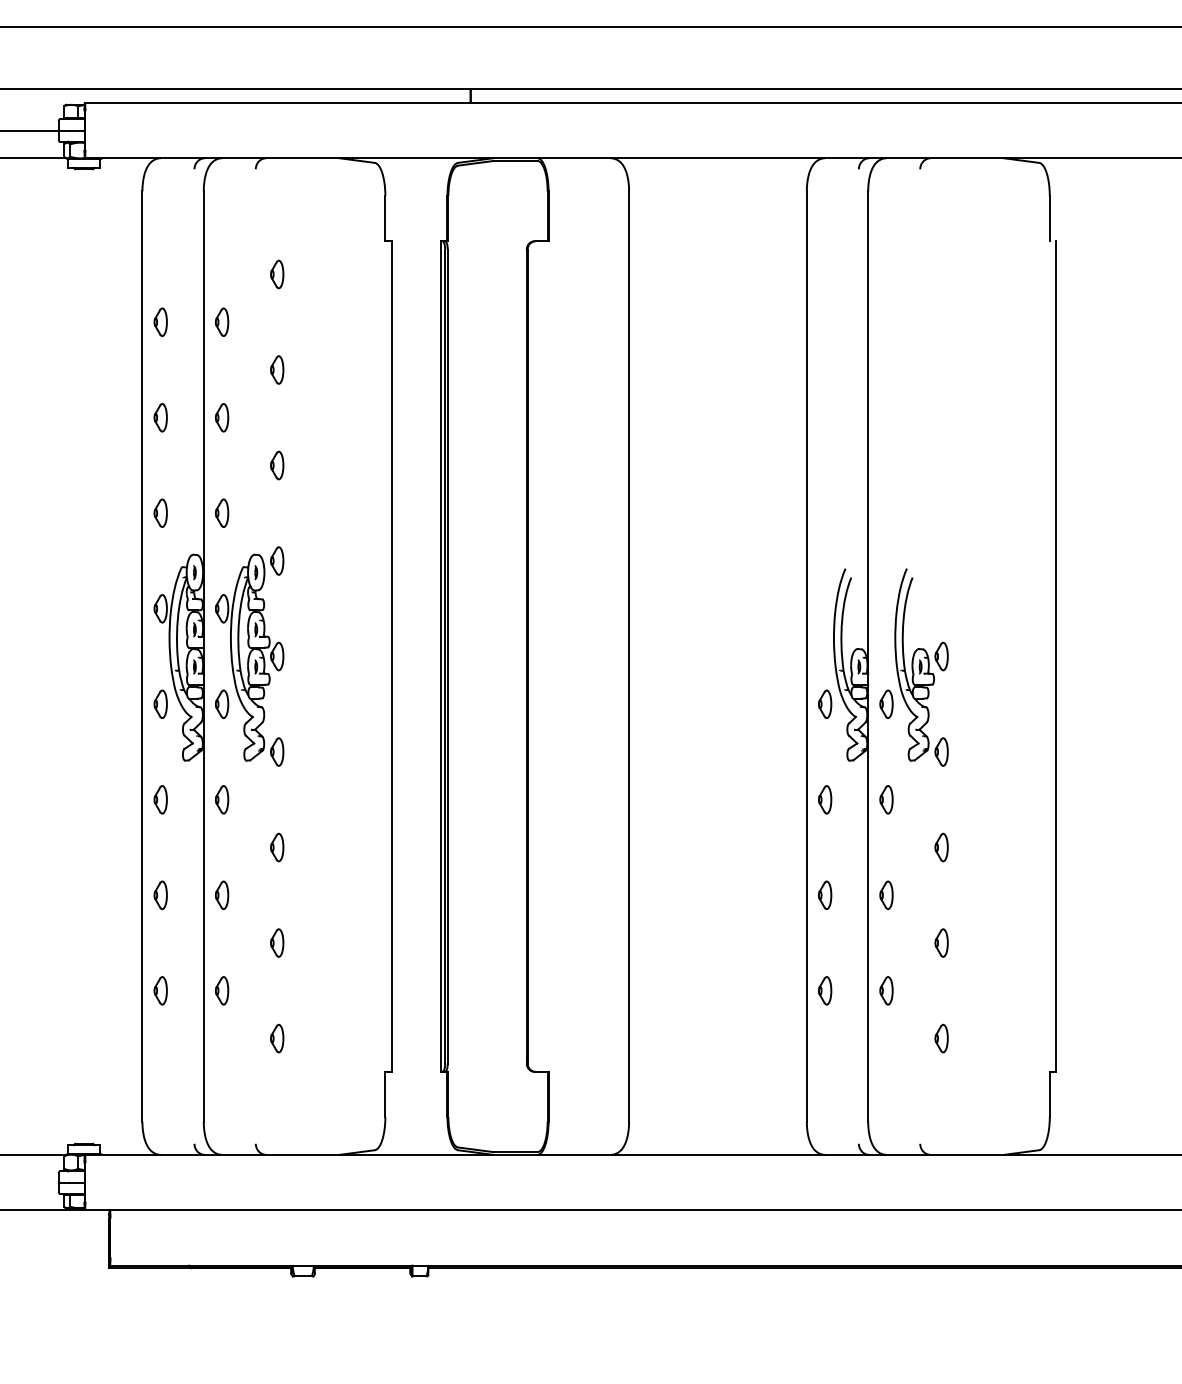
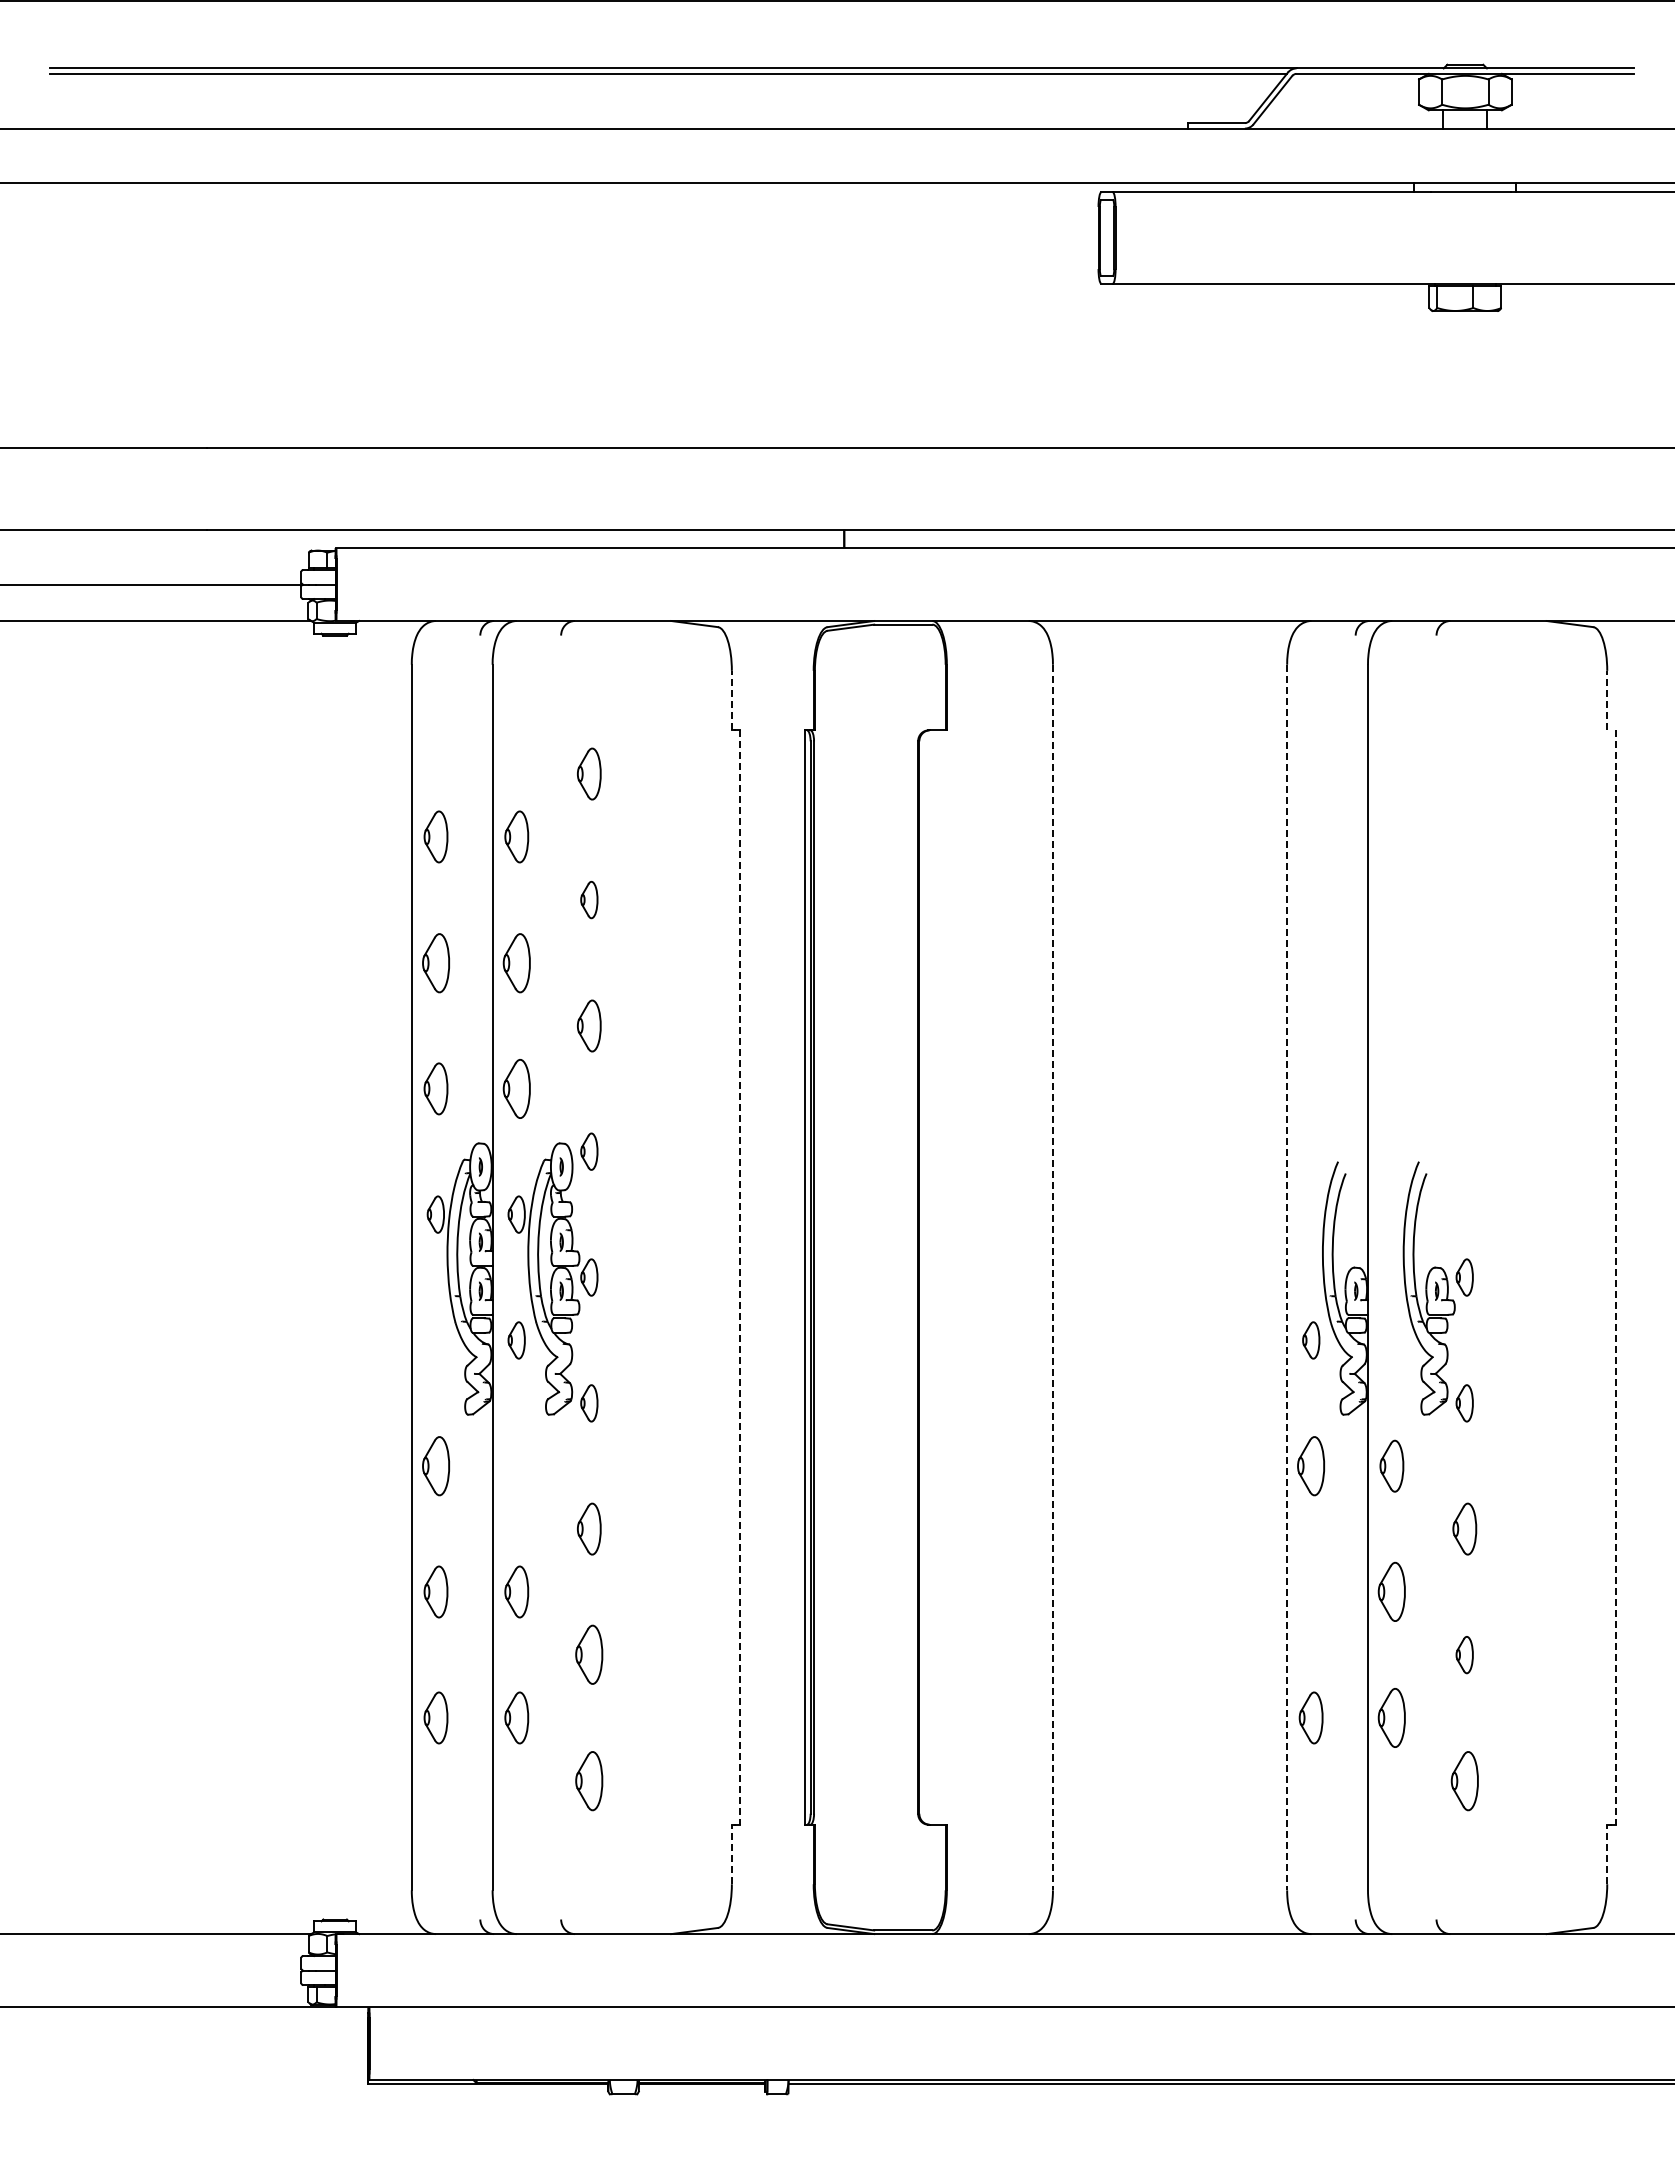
line: (385, 218) -> (731, 700), solid -> dashed
line: (1049, 218) -> (1607, 700), solid -> dashed
part: (277, 274) -> (589, 774), size x1.4
part: (160, 322) -> (435, 837), size x1.4
part: (221, 322) -> (516, 837), size x1.4
part: (160, 417) -> (435, 962), size x1.6
part: (221, 417) -> (516, 962), size x1.6
part: (277, 465) -> (589, 1025), size x1.4
part: (160, 513) -> (435, 1088), size x1.4
part: (221, 513) -> (516, 1088), size x1.6
line: (628, 656) -> (1052, 1277), solid -> dashed
line: (807, 656) -> (1287, 1277), solid -> dashed
line: (391, 657) -> (740, 1278), solid -> dashed
line: (1056, 657) -> (1615, 1278), solid -> dashed
part: (160, 704) -> (435, 1340), removed
part: (886, 704) -> (1392, 1340), removed
part: (160, 799) -> (435, 1466), size x1.6
part: (221, 799) -> (516, 1466), removed
part: (825, 799) -> (1311, 1466), size x1.6
part: (886, 799) -> (1392, 1466), size x1.4
part: (277, 847) -> (589, 1529), size x1.4
part: (941, 847) -> (1464, 1529), size x1.4
part: (160, 895) -> (435, 1592), size x1.4
part: (221, 895) -> (516, 1592), size x1.4
part: (825, 895) -> (1311, 1592), removed
part: (886, 895) -> (1392, 1592), size x1.6
part: (277, 943) -> (589, 1655), size x1.6
part: (160, 990) -> (435, 1717), size x1.4
part: (221, 990) -> (516, 1717), size x1.4
part: (825, 990) -> (1311, 1717), size x1.4
part: (886, 990) -> (1392, 1717), size x1.6
part: (277, 1038) -> (589, 1780), size x1.6
part: (941, 1038) -> (1464, 1780), size x1.6
line: (385, 1094) -> (731, 1854), solid -> dashed
line: (1049, 1094) -> (1607, 1854), solid -> dashed

